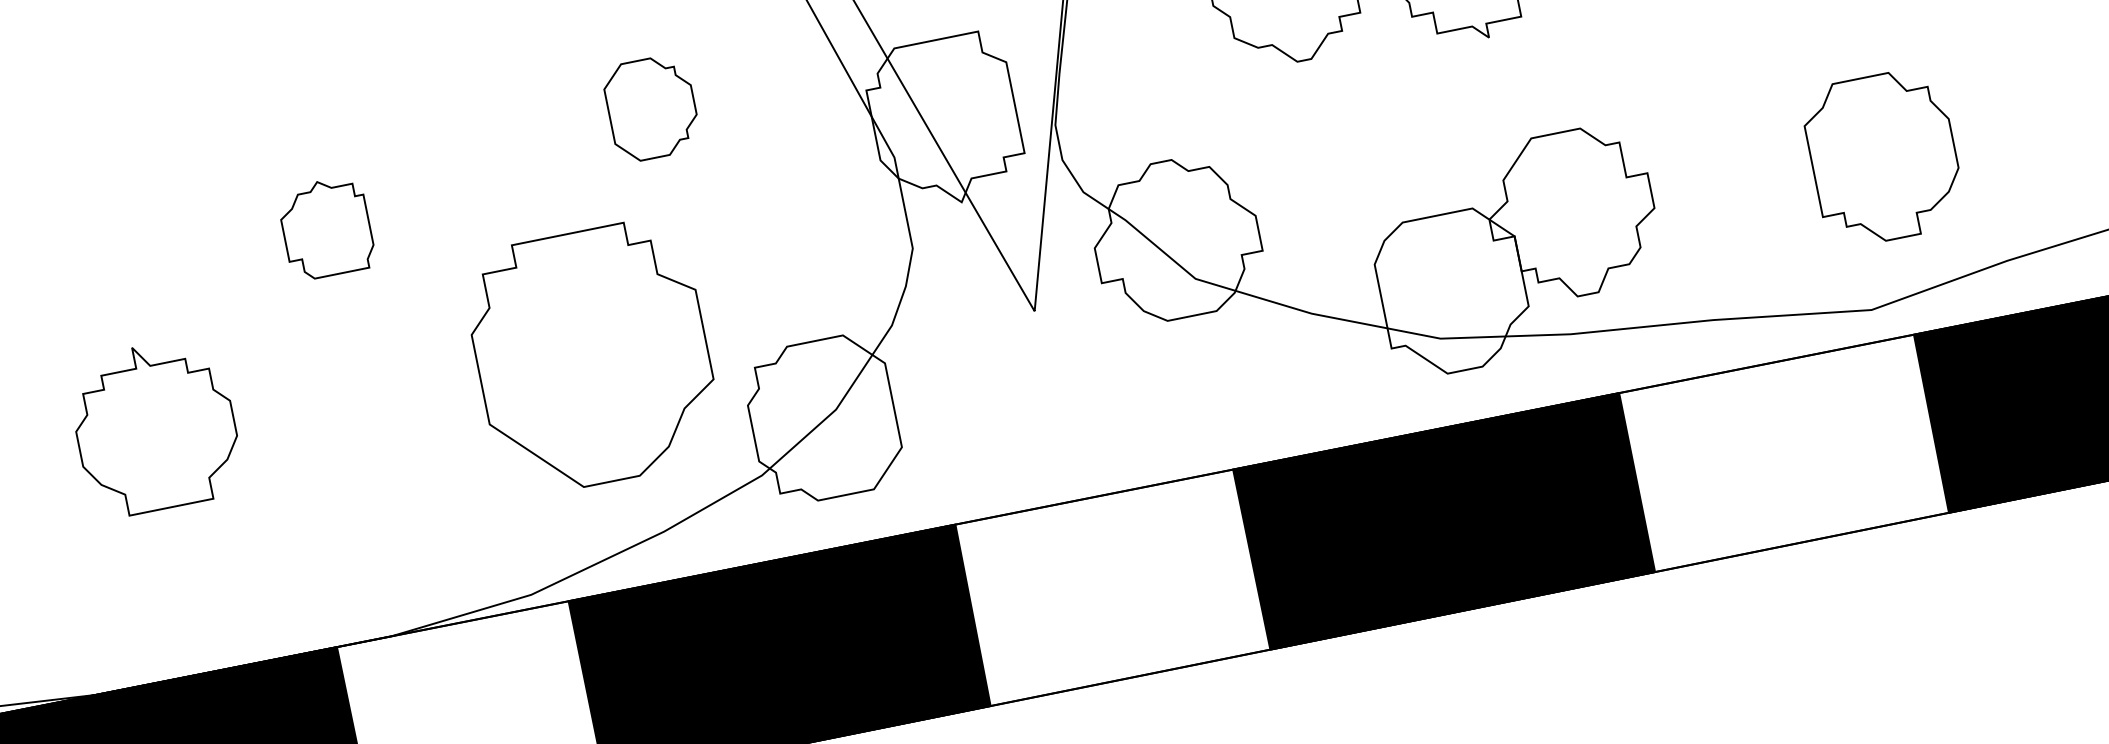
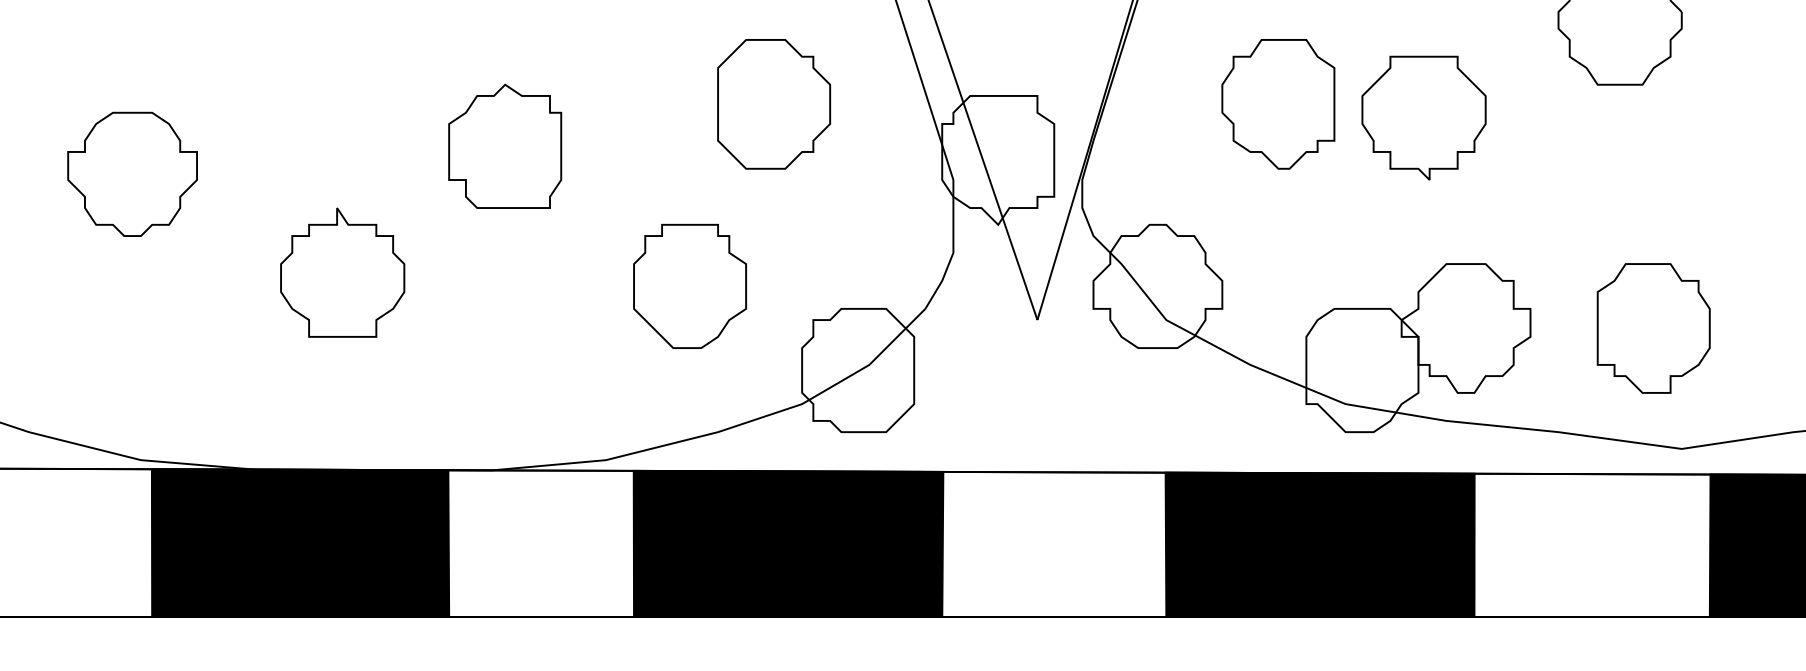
part: (652, 108) -> (774, 104), size x1.67
part: (1883, 157) -> (1653, 328), moved
part: (326, 227) -> (505, 145), size x1.67
part: (591, 355) -> (689, 285), size x0.62

